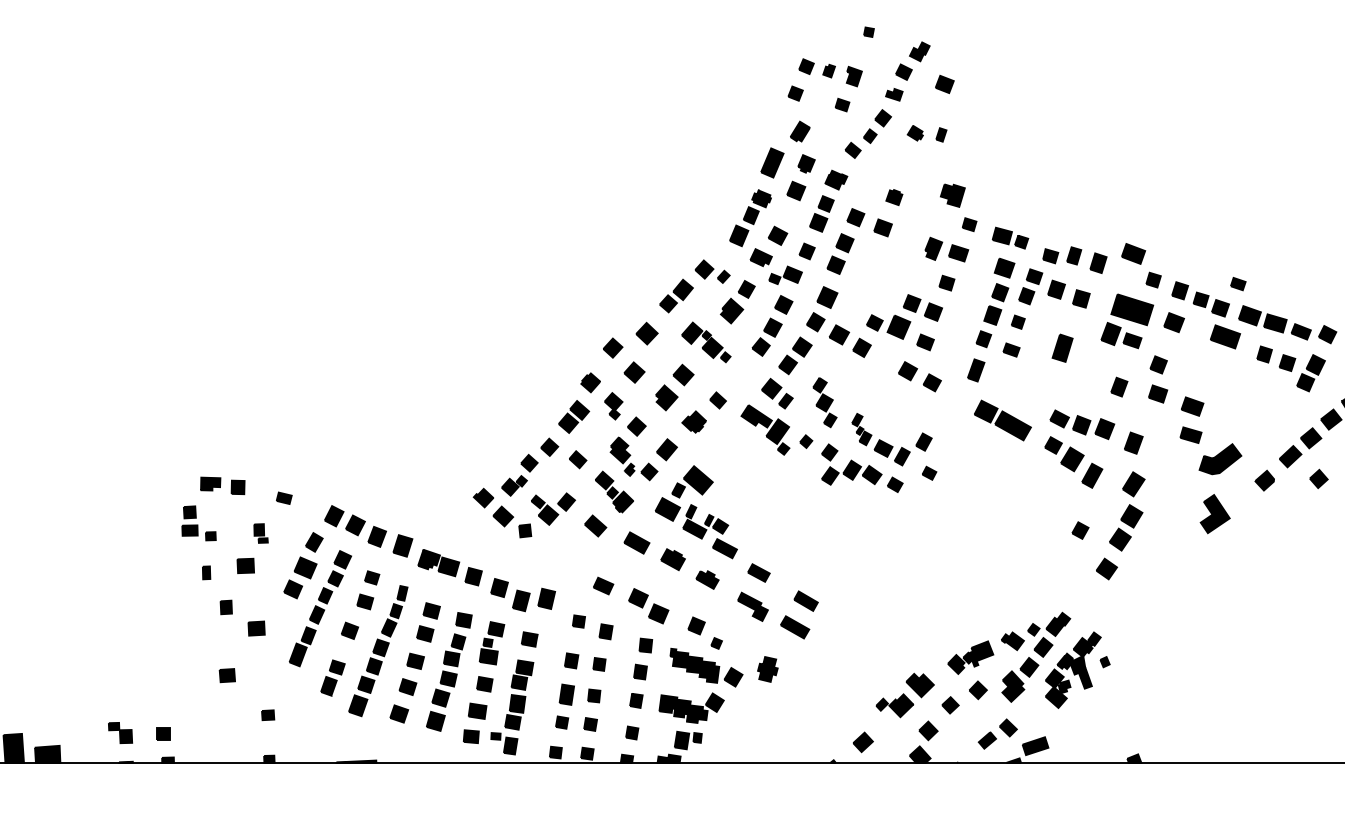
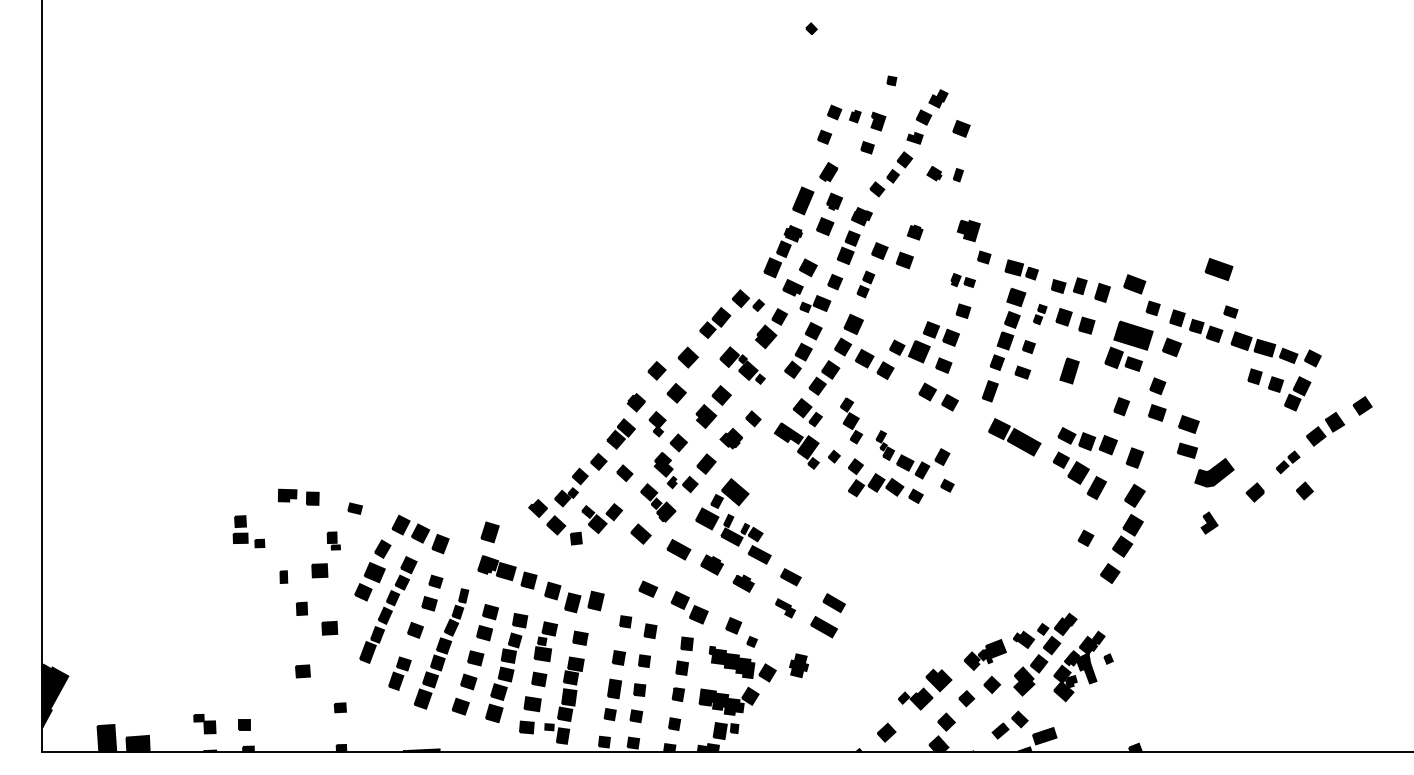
part: (945, 249) -> (962, 280), size x0.6
part: (840, 254) -> (865, 284), size x0.7
part: (1029, 286) -> (1039, 314), size x0.6
part: (1224, 336) -> (1218, 269), moved
part: (1300, 447) -> (1287, 462), size x0.6
part: (1215, 513) -> (1209, 522), size x0.6
part: (198, 523) -> (248, 531), moved
part: (402, 546) -> (489, 532), moved
part: (753, 607) -> (785, 608), size x0.7

